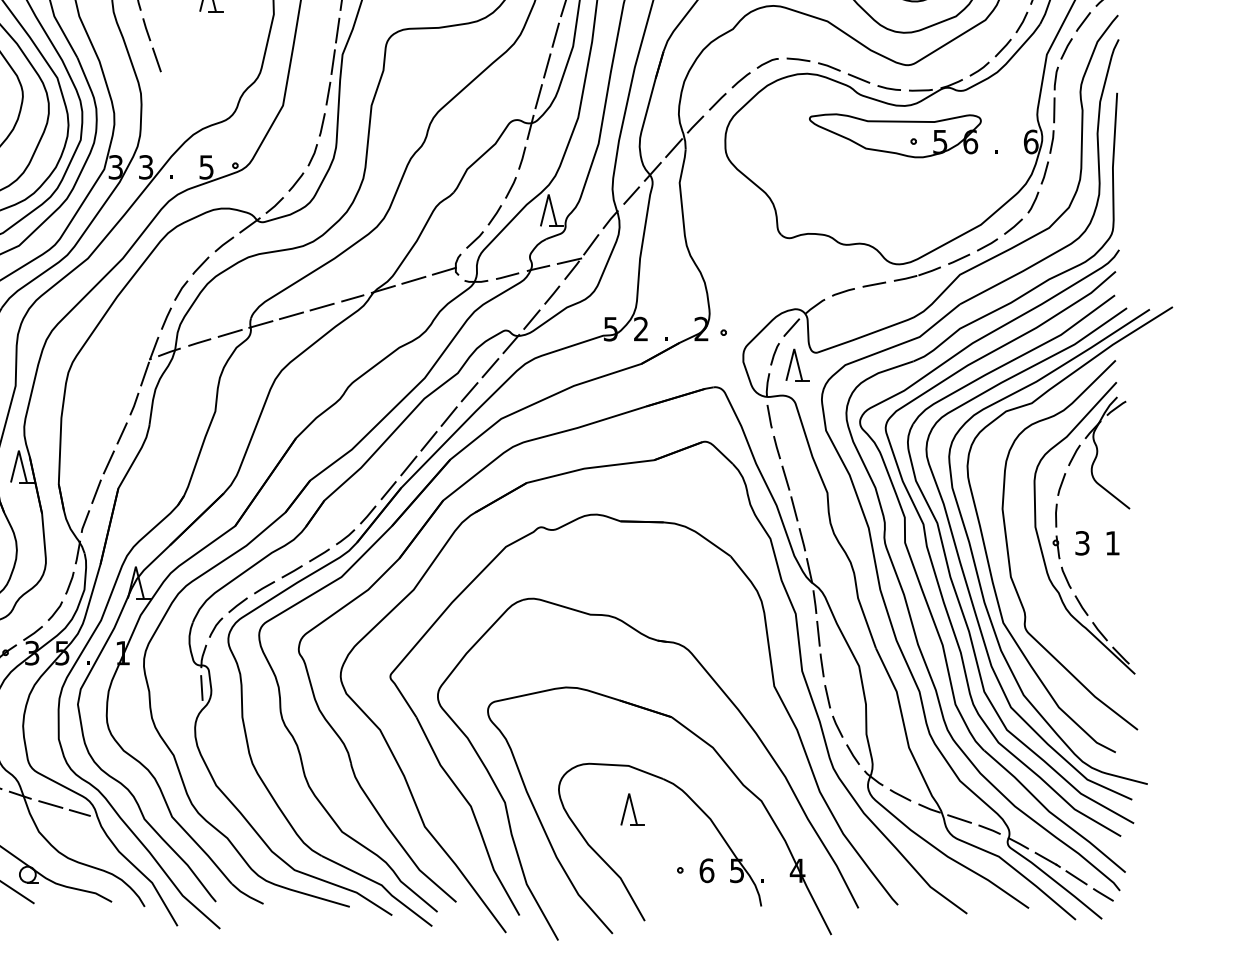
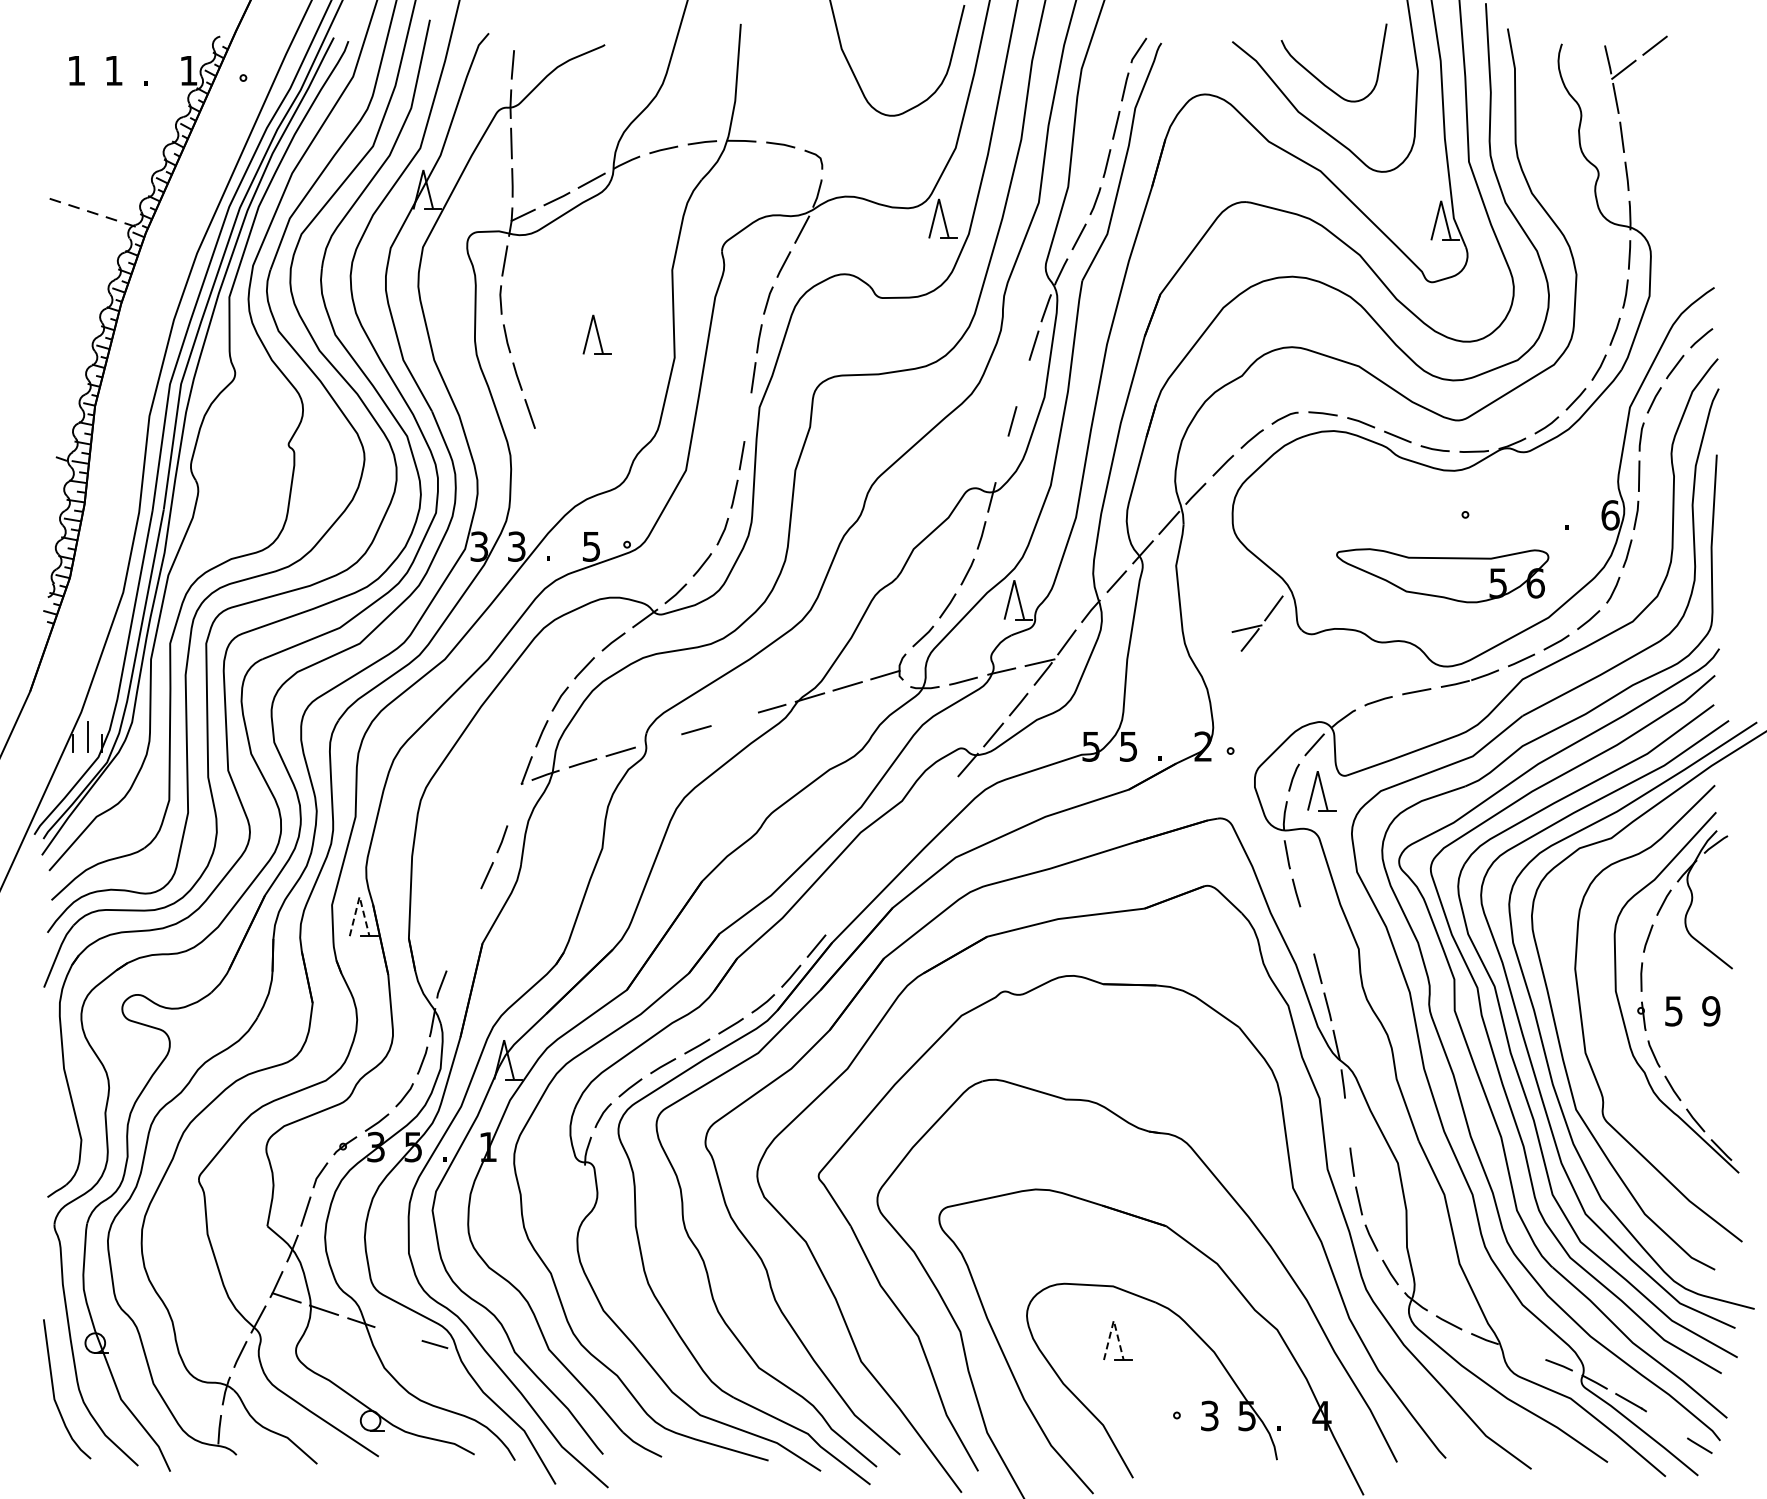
line: (555, 35) -> (1022, 383), removed
line: (332, 61) -> (747, 416), removed
line: (538, 96) -> (1001, 459), removed
part: (895, 135) -> (1442, 575), moved
part: (745, 229) -> (1257, 623), added
line: (322, 307) -> (734, 719), removed
line: (260, 324) -> (658, 740), removed
text: (641, 329) -> (1128, 746), 2 -> 5
line: (490, 367) -> (942, 794), removed
line: (145, 374) -> (515, 802), removed
line: (469, 392) -> (916, 824), removed
line: (449, 416) -> (891, 854), removed
line: (429, 440) -> (866, 884), removed
line: (18, 450) -> (359, 896), solid -> dashed
line: (108, 461) -> (470, 910), removed
line: (408, 465) -> (841, 915), removed
line: (785, 477) -> (1307, 930), removed
line: (96, 491) -> (455, 947), removed
text: (1082, 542) -> (1673, 1010), 3 -> 5
text: (1112, 543) -> (1711, 1011), 1 -> 9
line: (818, 633) -> (1347, 1122), removed
line: (201, 687) -> (585, 1189), removed
line: (628, 793) -> (1113, 1320), solid -> dashed
line: (50, 804) -> (398, 1334), removed
line: (959, 818) -> (1522, 1351), removed
text: (706, 870) -> (1209, 1415), 6 -> 3
line: (1076, 877) -> (1666, 1424), removed

